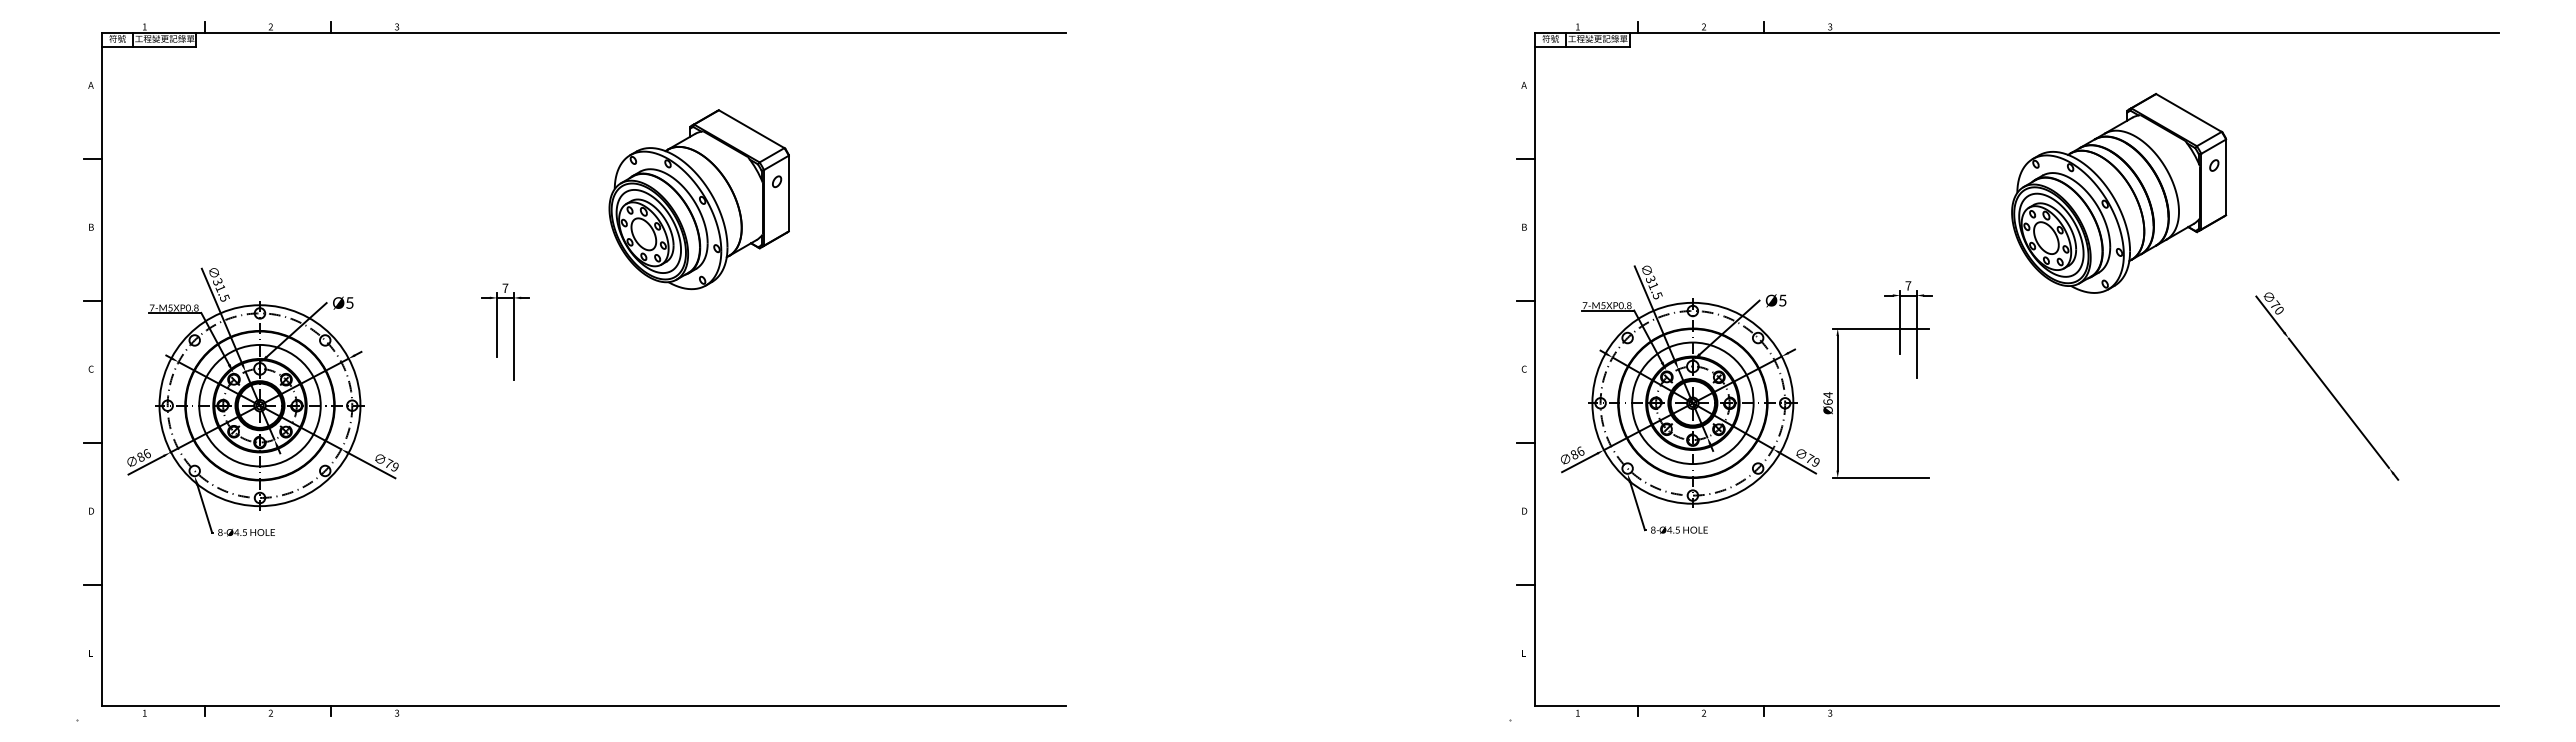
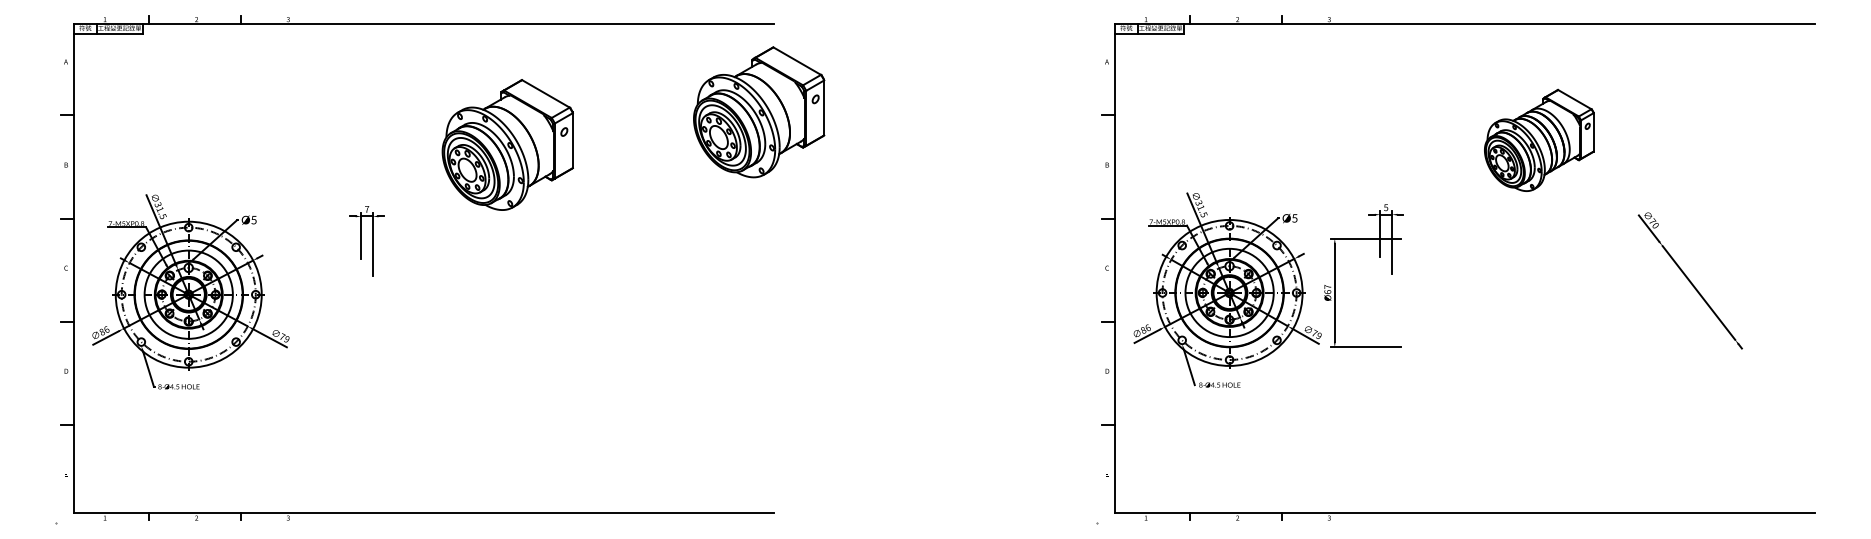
part: (1044, 154) -> (758, 112), added
part: (2119, 193) -> (1539, 140), size x0.7
text: (1908, 285) -> (1386, 207), 7 -> 5
text: (1827, 395) -> (1327, 287), Ø64 -> Ø67

